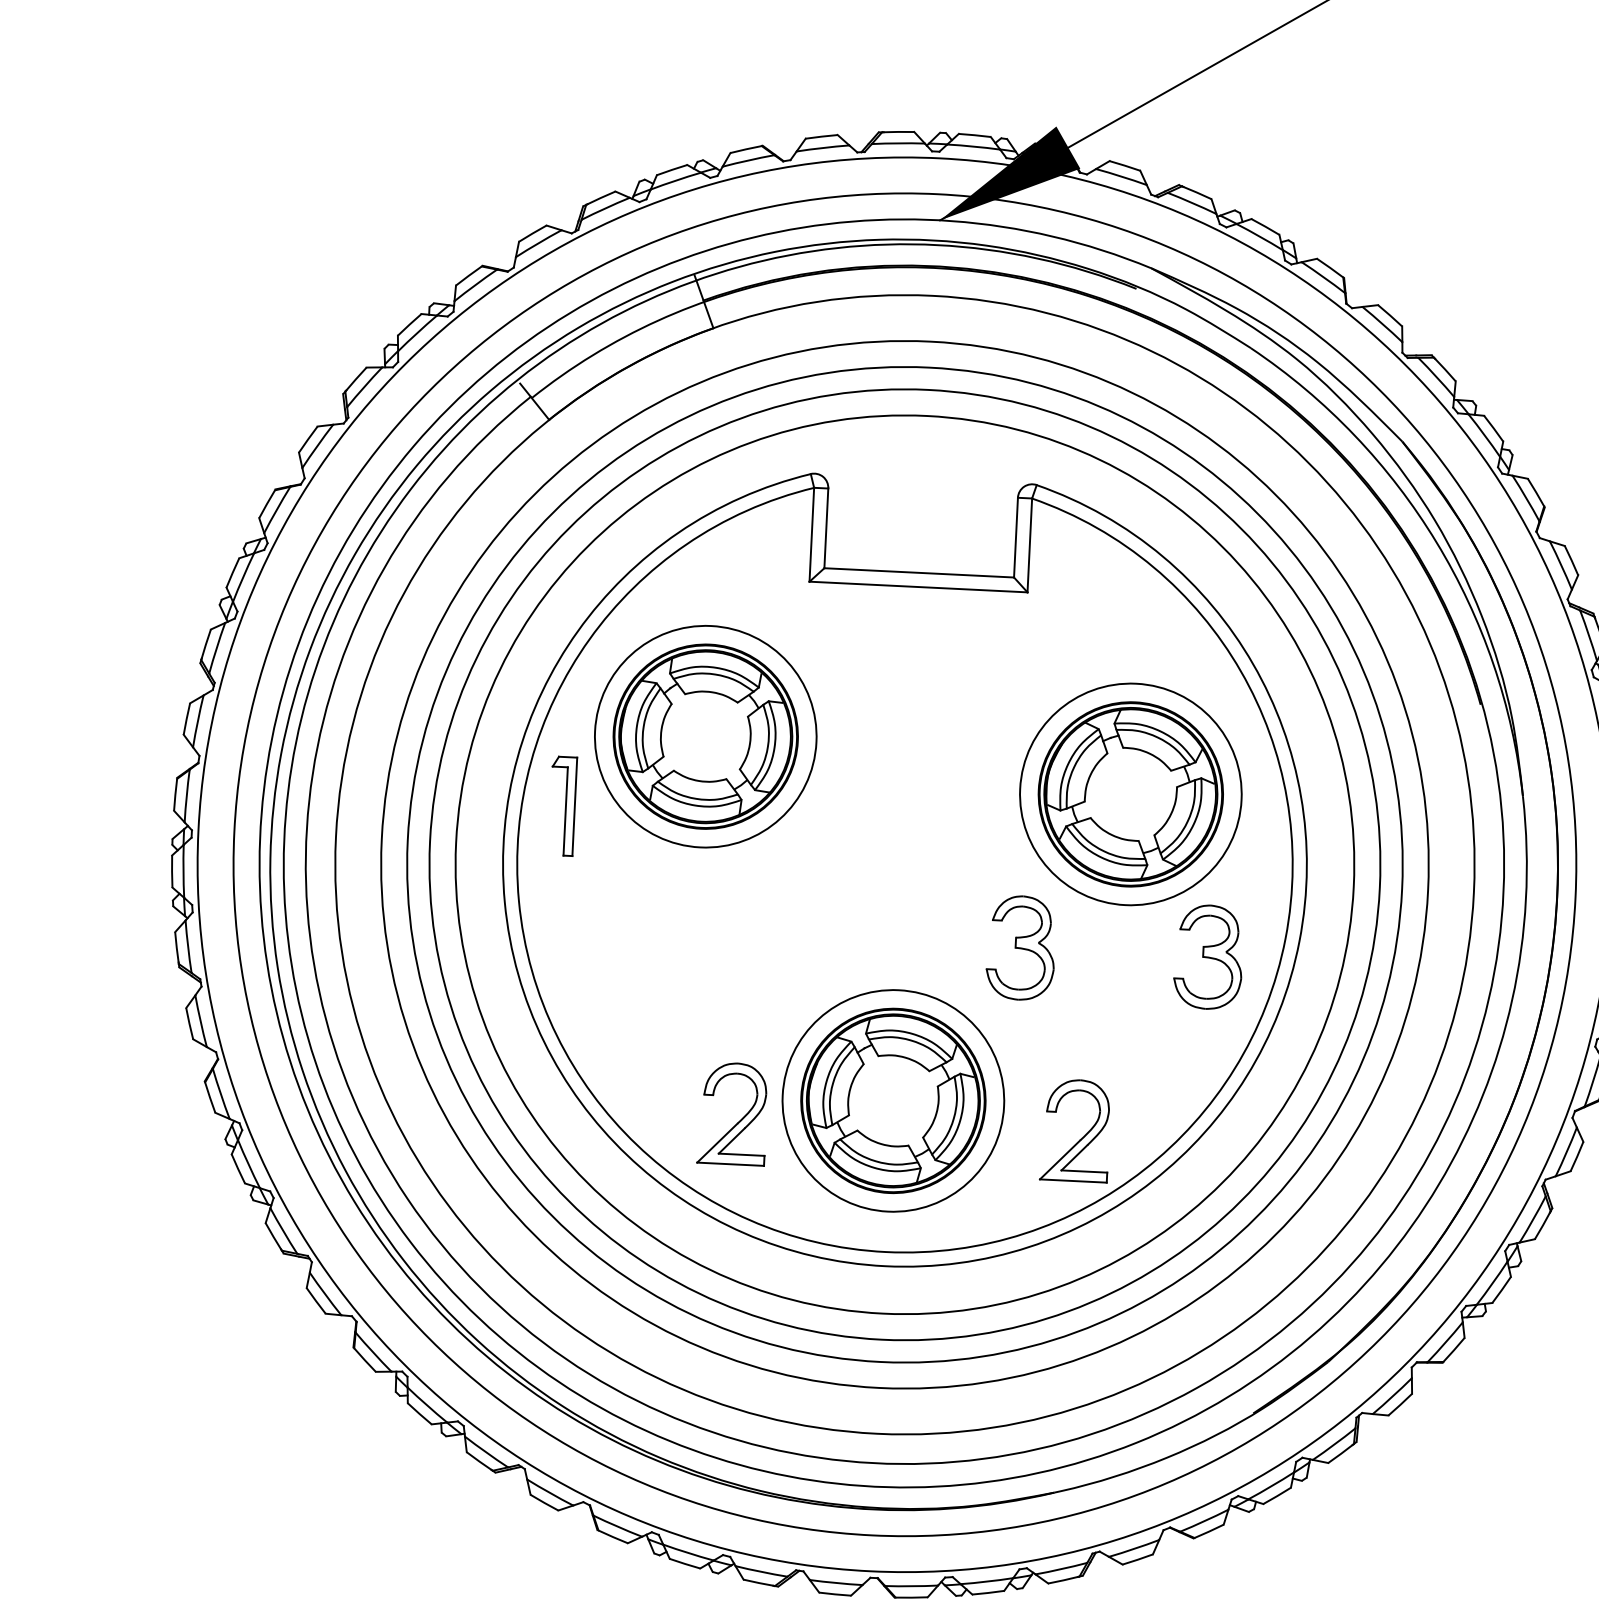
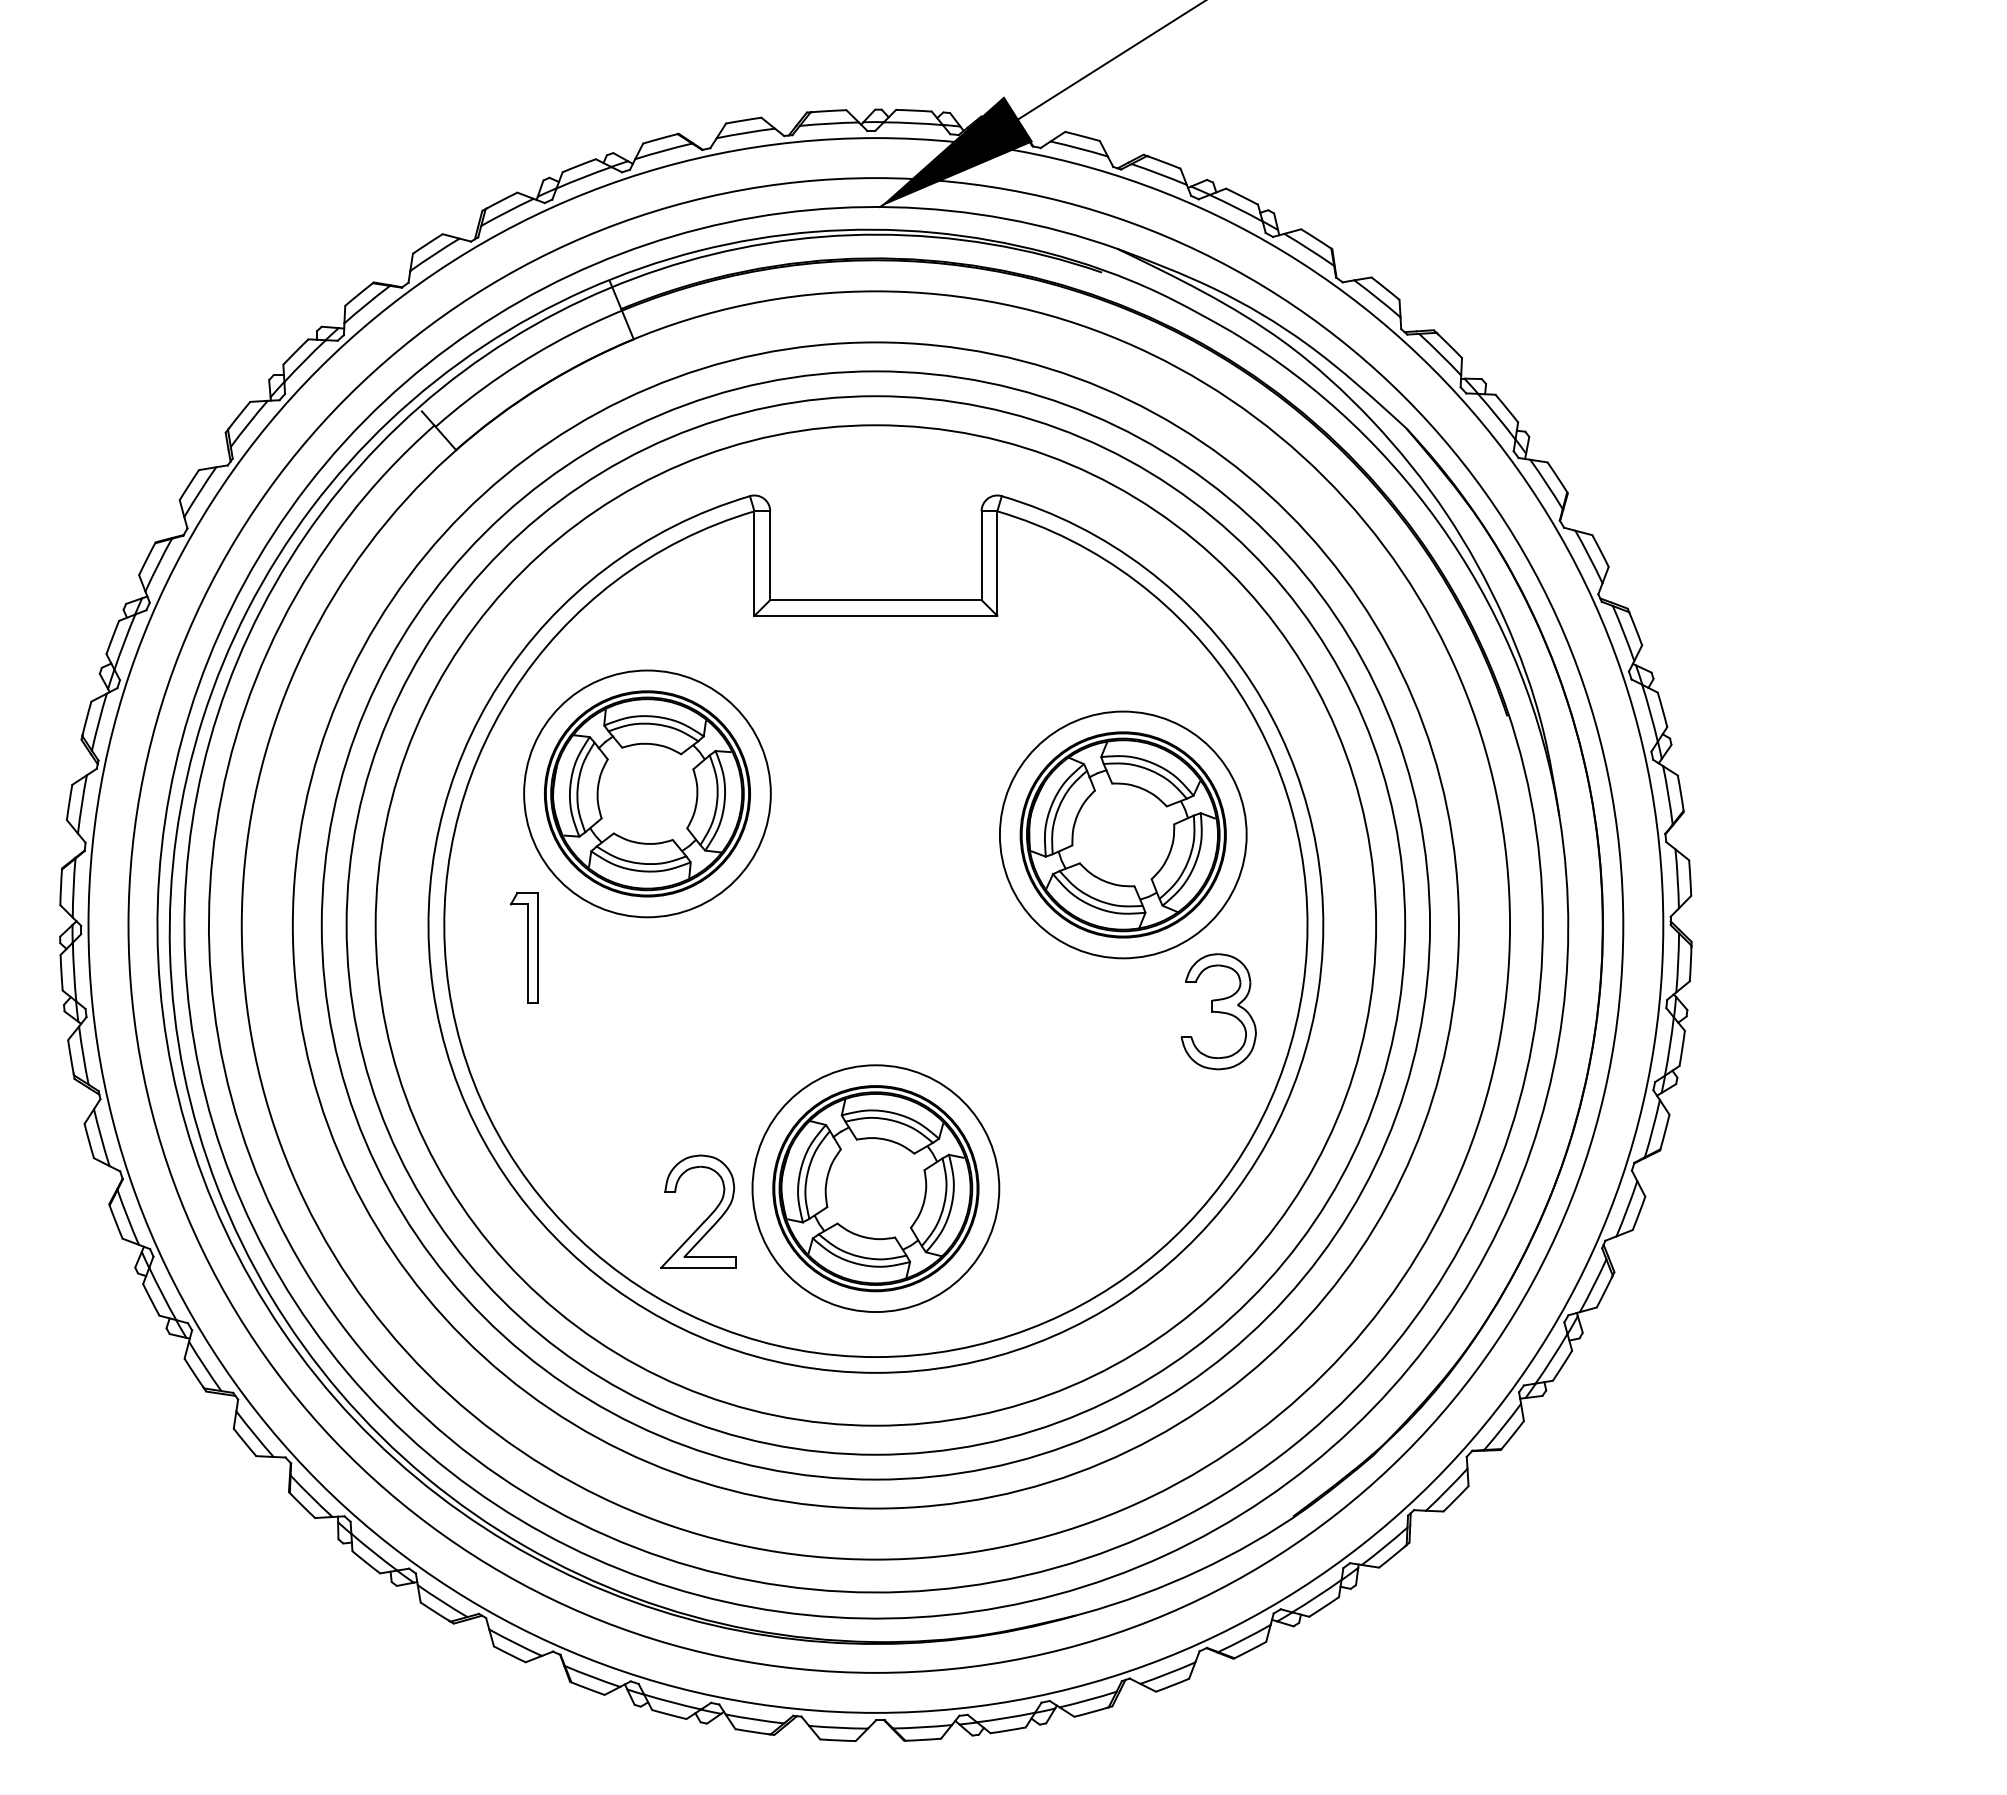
part: (562, 805) -> (523, 947), moved
part: (1021, 947) -> (1009, 1011), removed
part: (1082, 1137) -> (1088, 1218), removed

